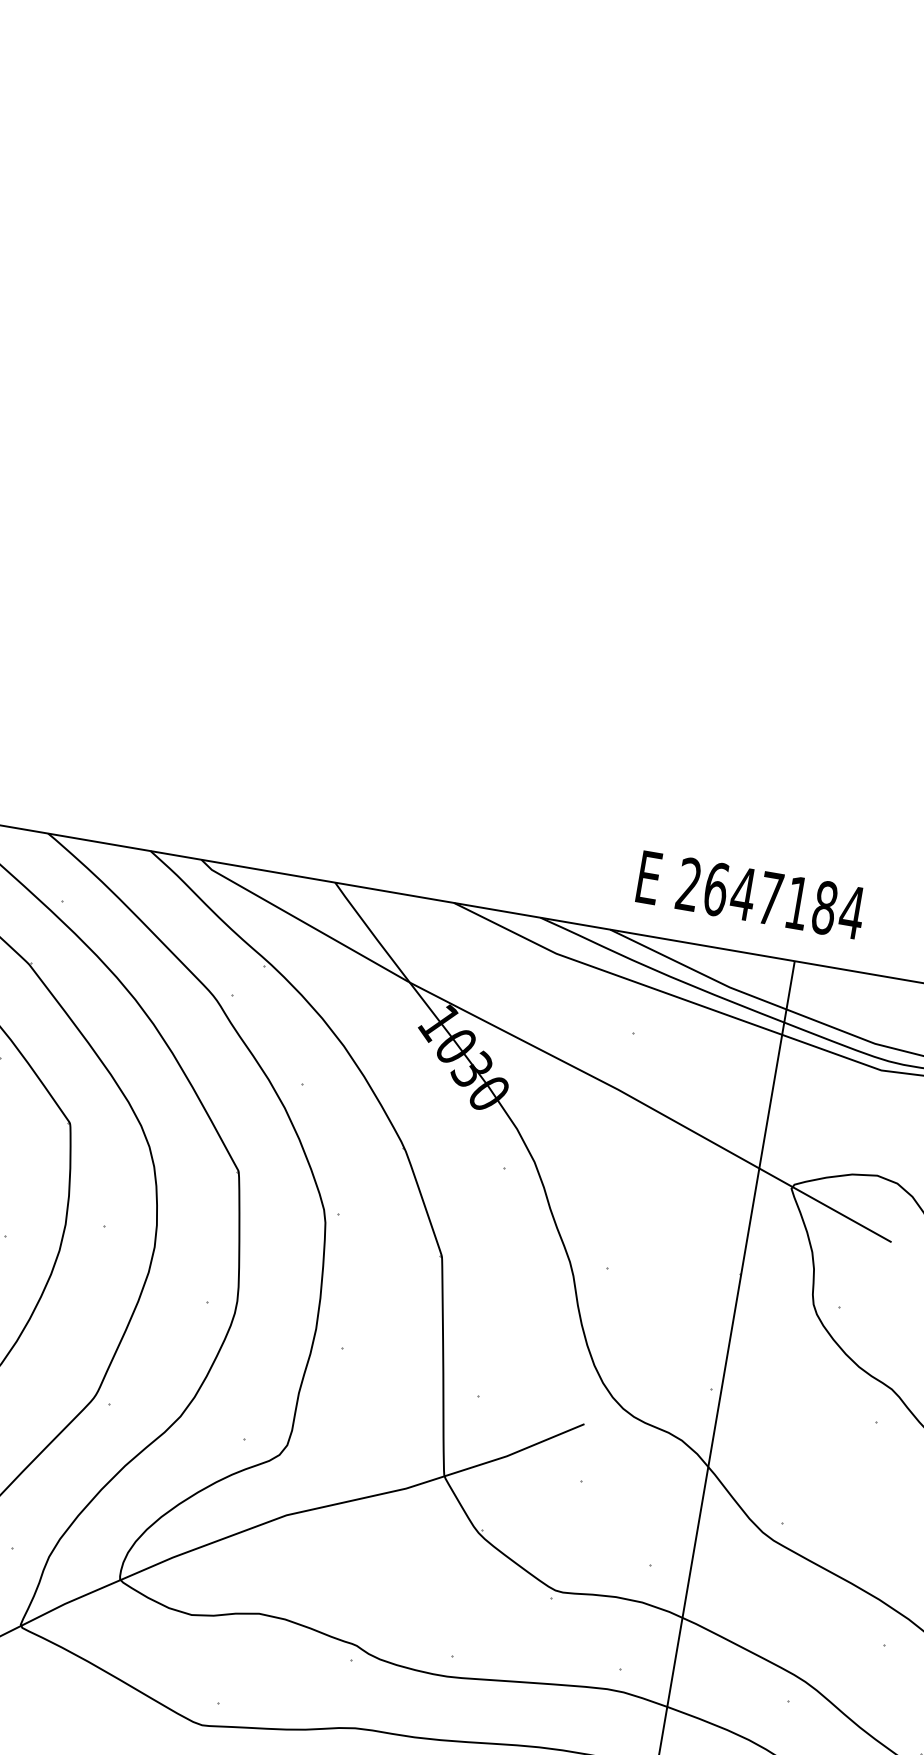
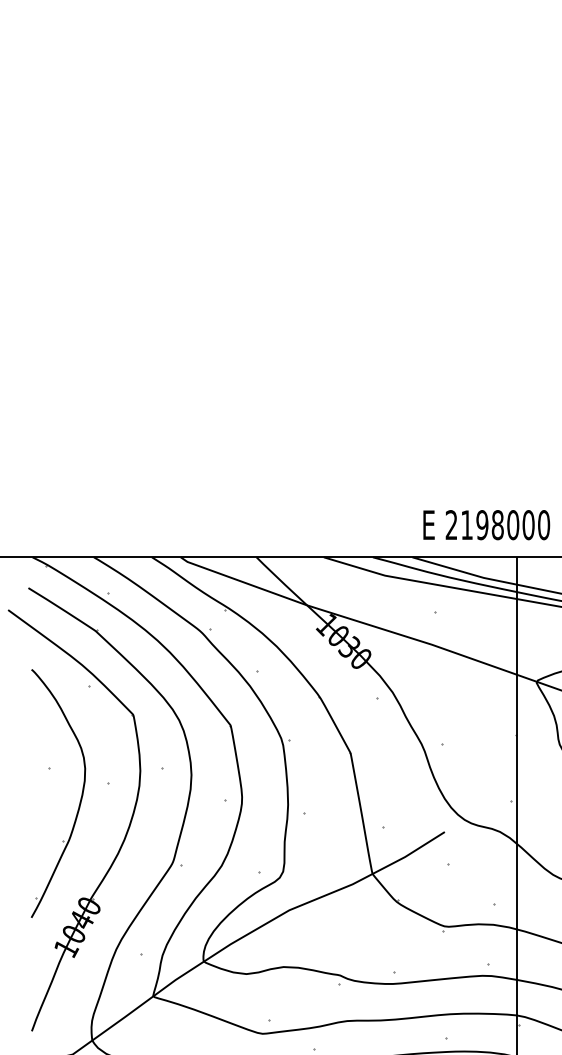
text: (784, 901) -> (505, 525), 2647184 -> 2198000

